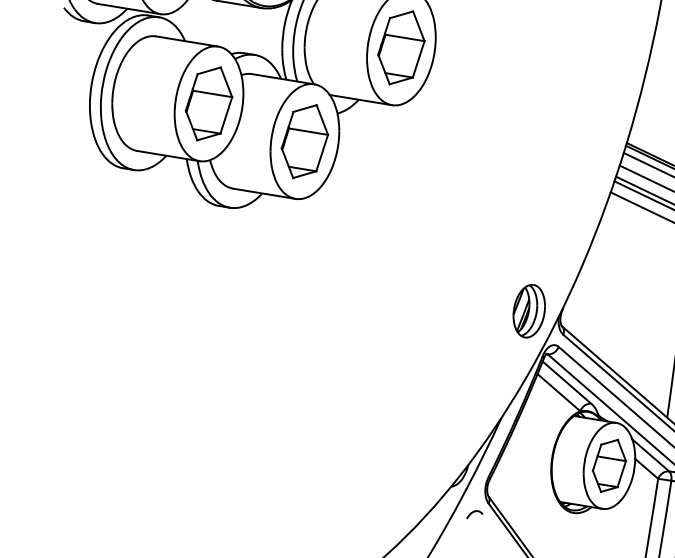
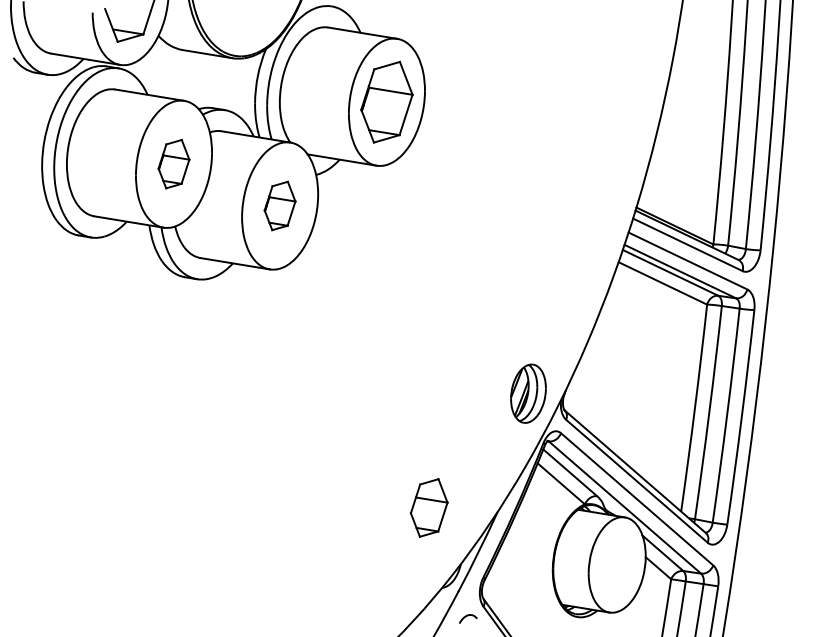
part: (208, 103) -> (173, 163), size x0.6
part: (304, 141) -> (279, 205), size x0.6
part: (608, 465) -> (428, 507), moved

